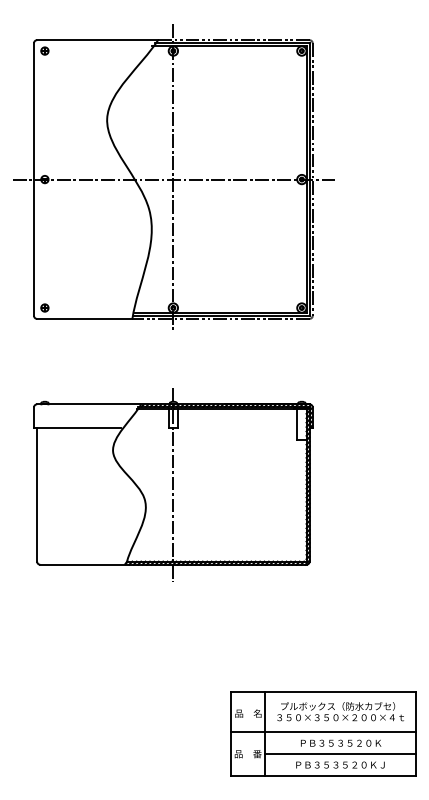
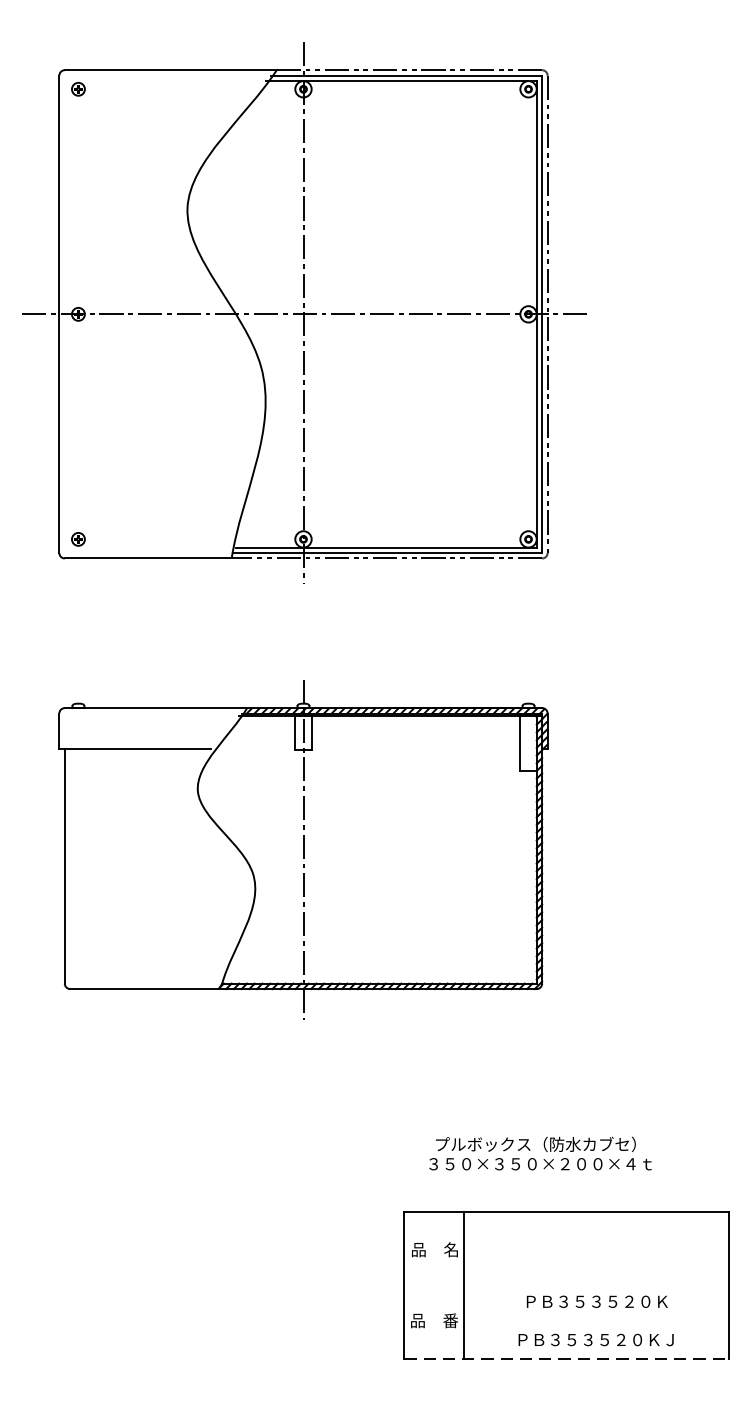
text: (340, 711) -> (540, 1153), moved
line: (323, 732) -> (566, 1282), removed
line: (340, 754) -> (596, 1321), removed
line: (323, 776) -> (566, 1360), solid -> dashed

